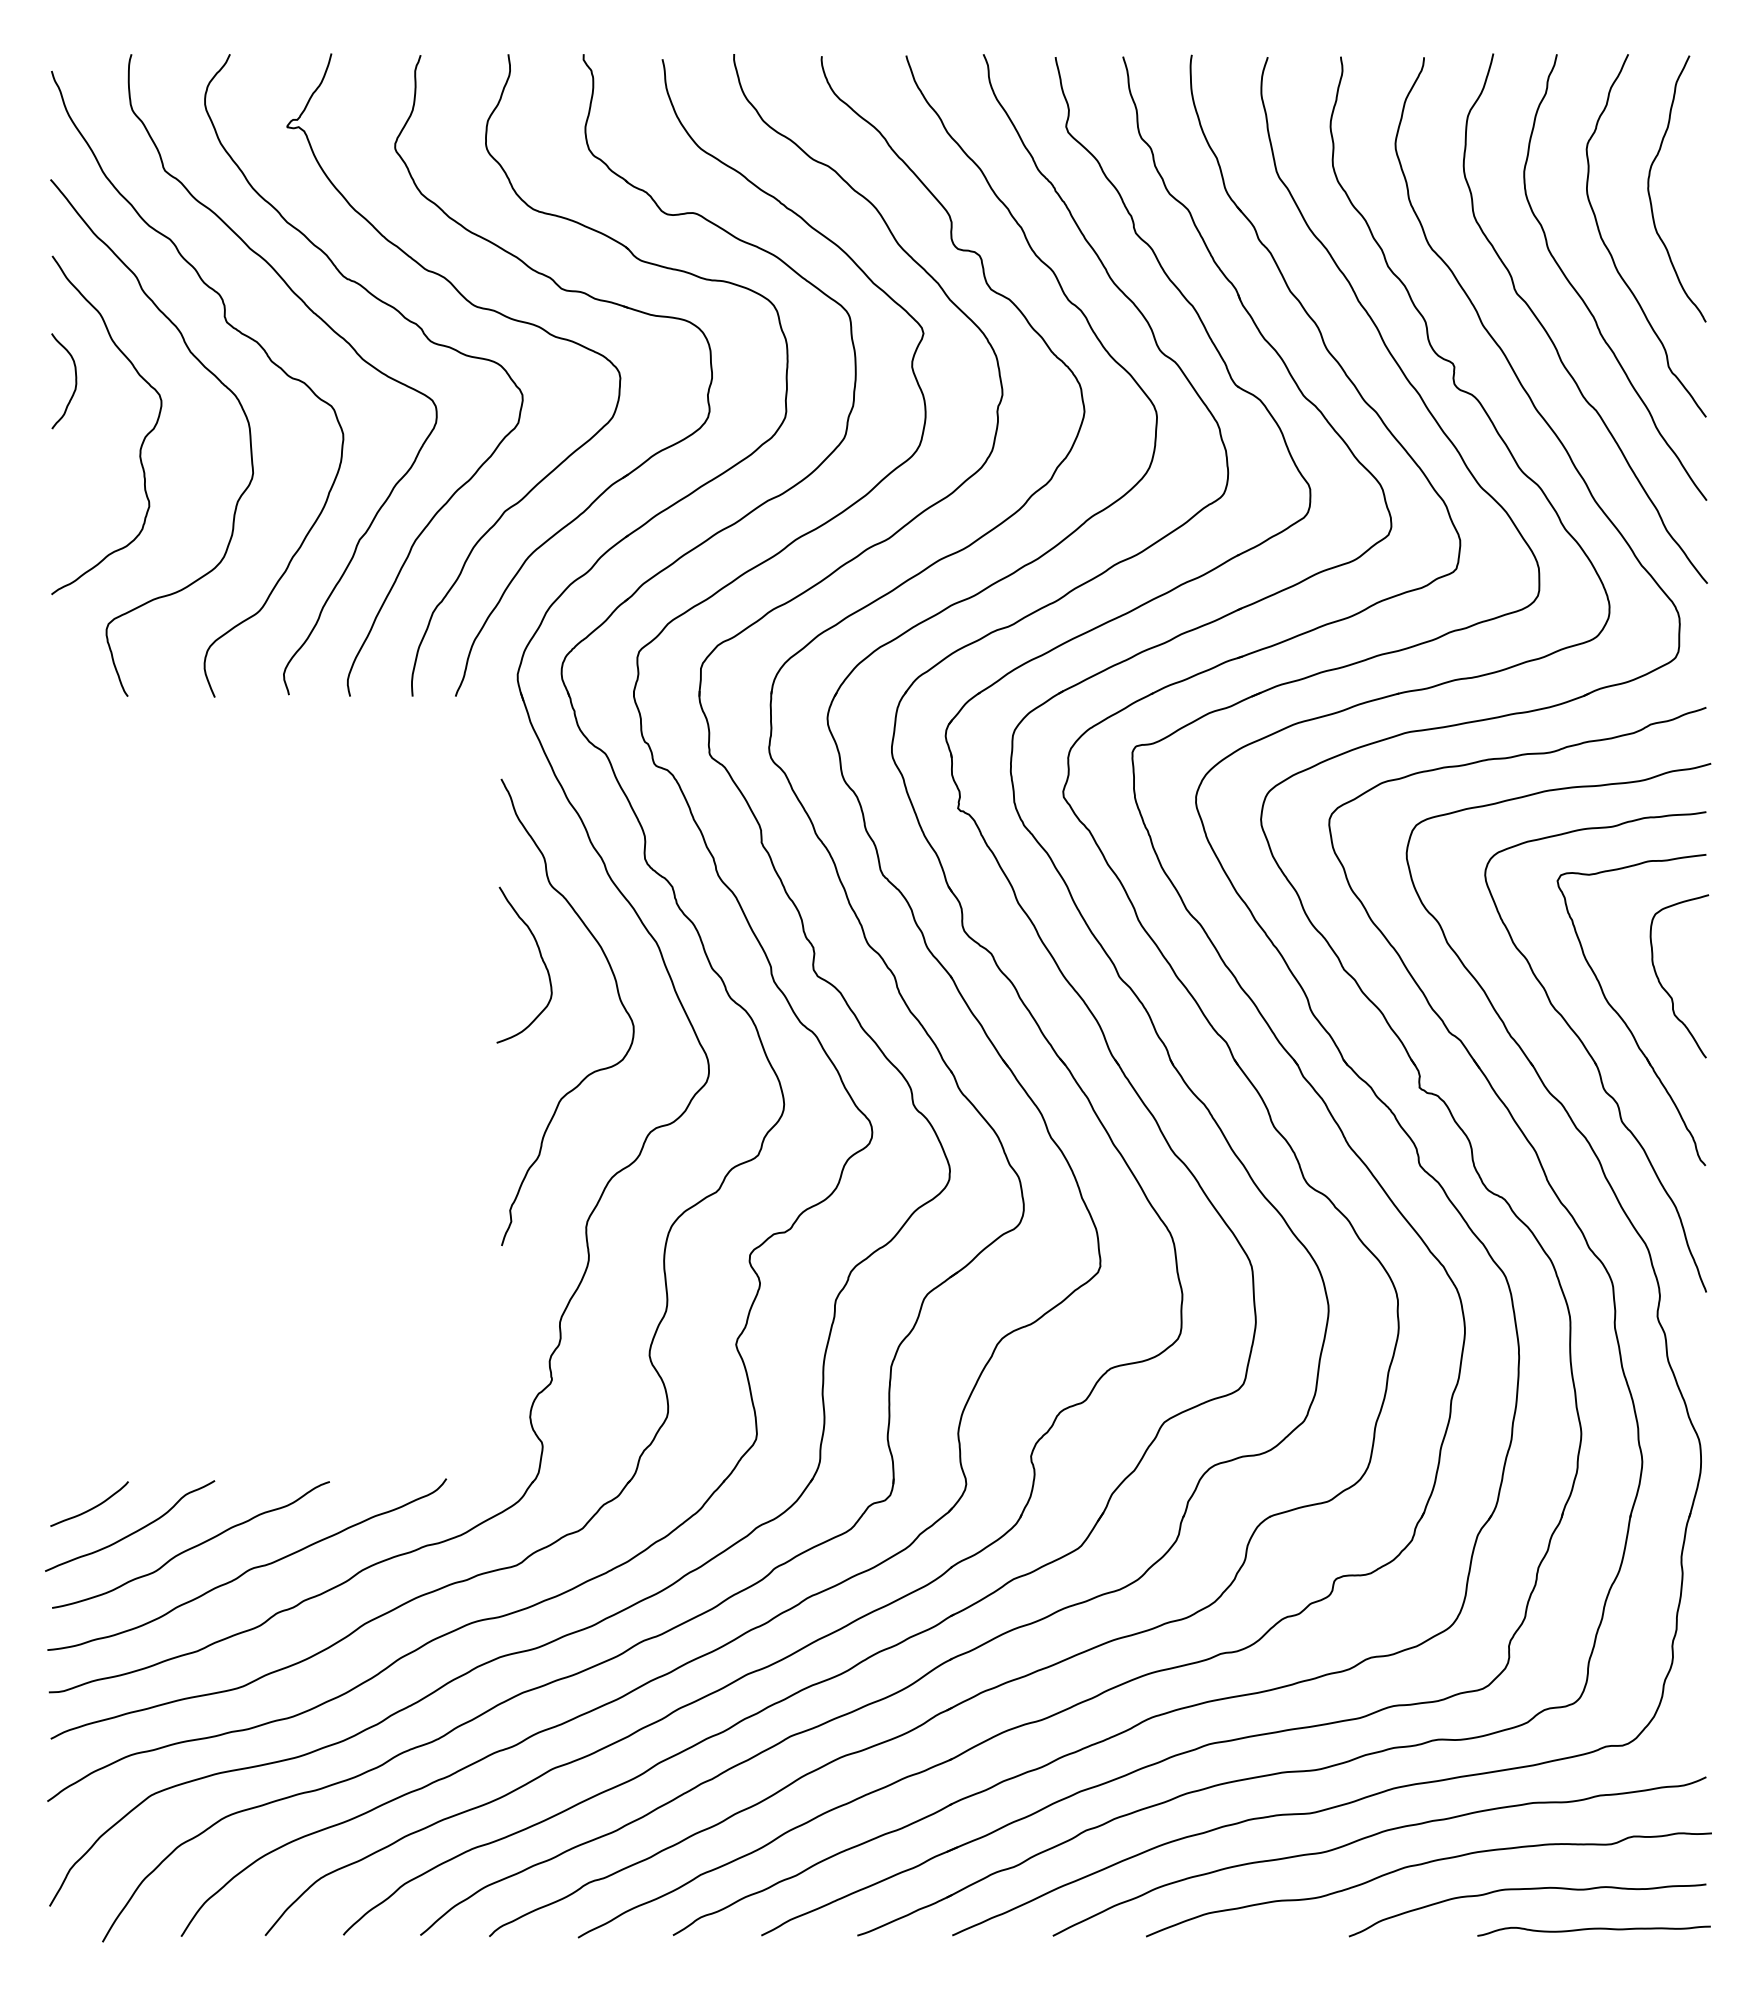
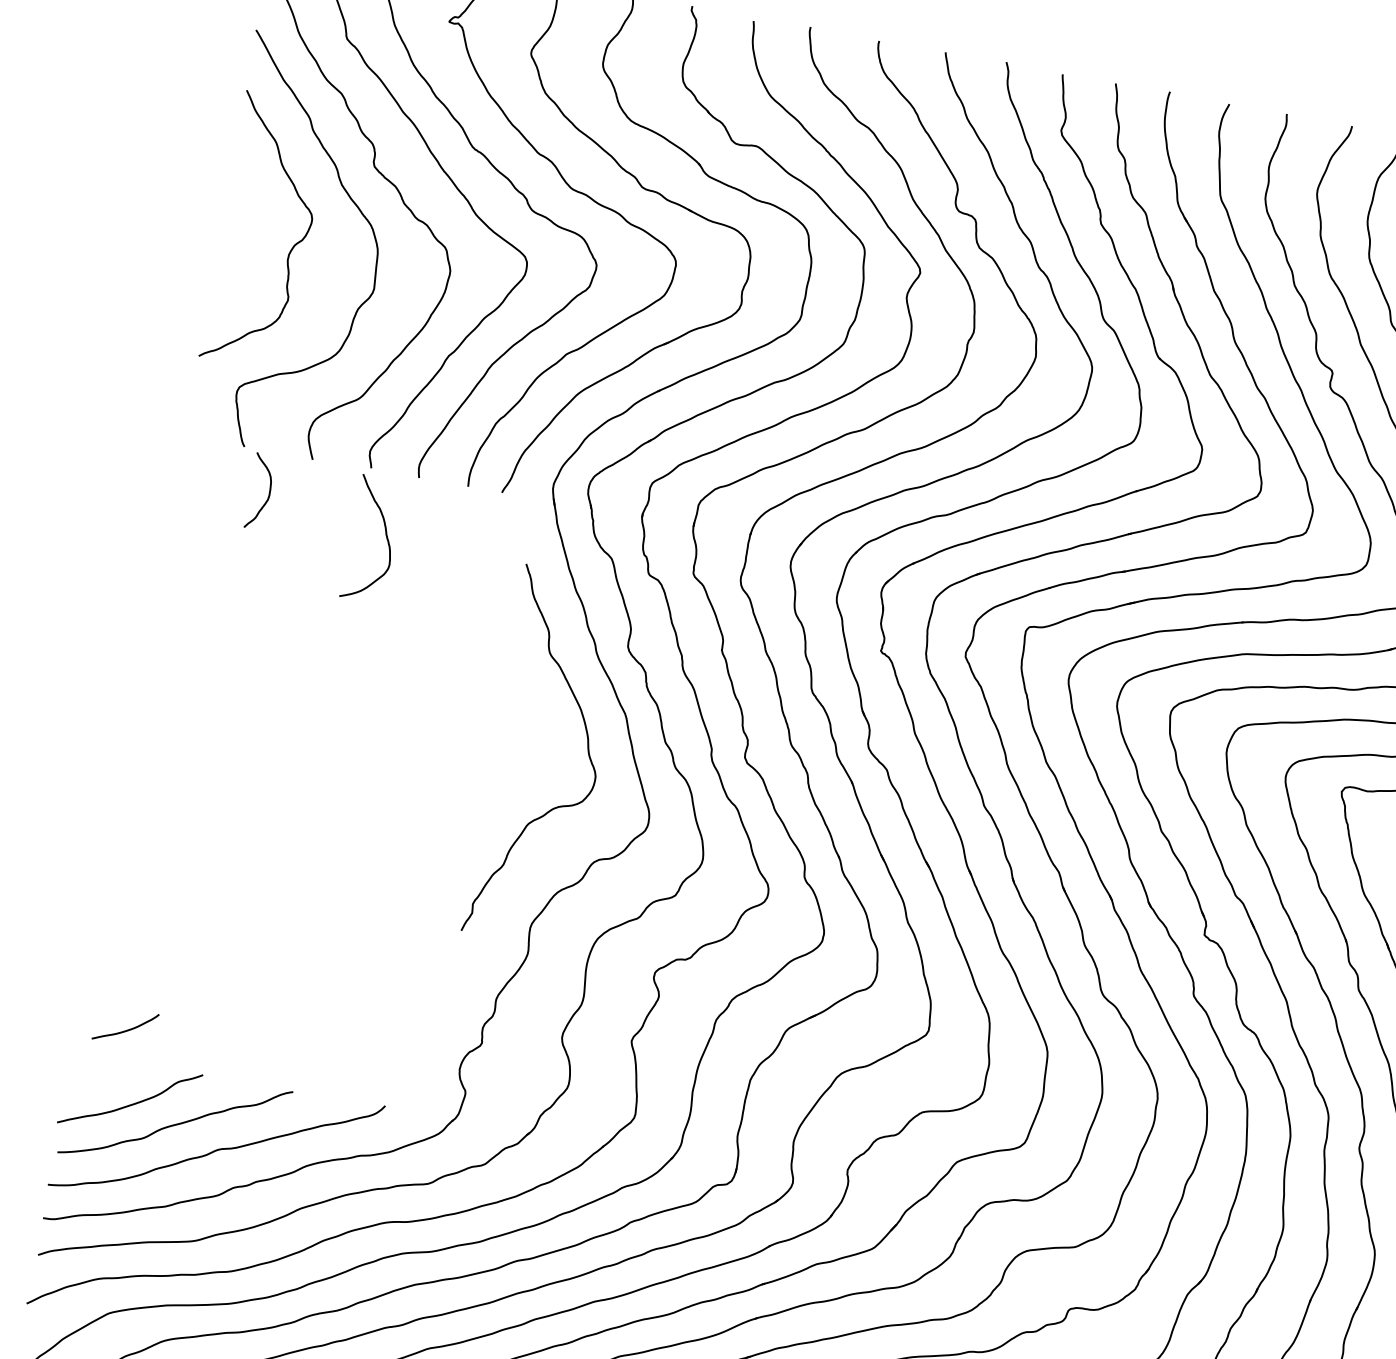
curve: (75, 381) -> (269, 493), moved
curve: (540, 957) -> (385, 535), moved
curve: (92, 1507) -> (127, 1029), moved

